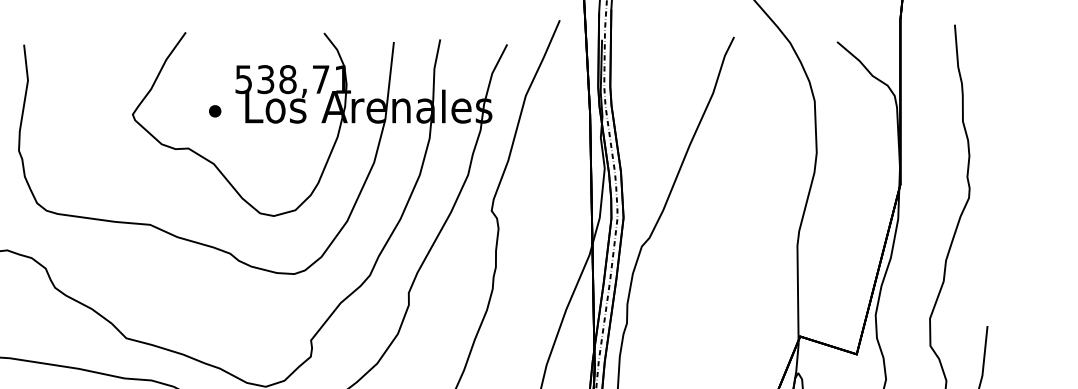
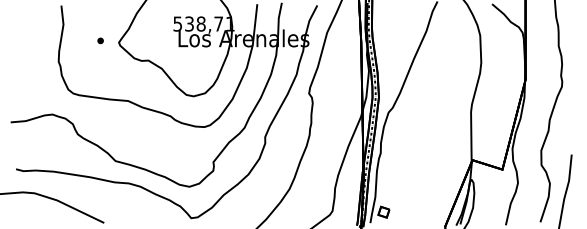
part: (214, 110) -> (100, 40), moved

